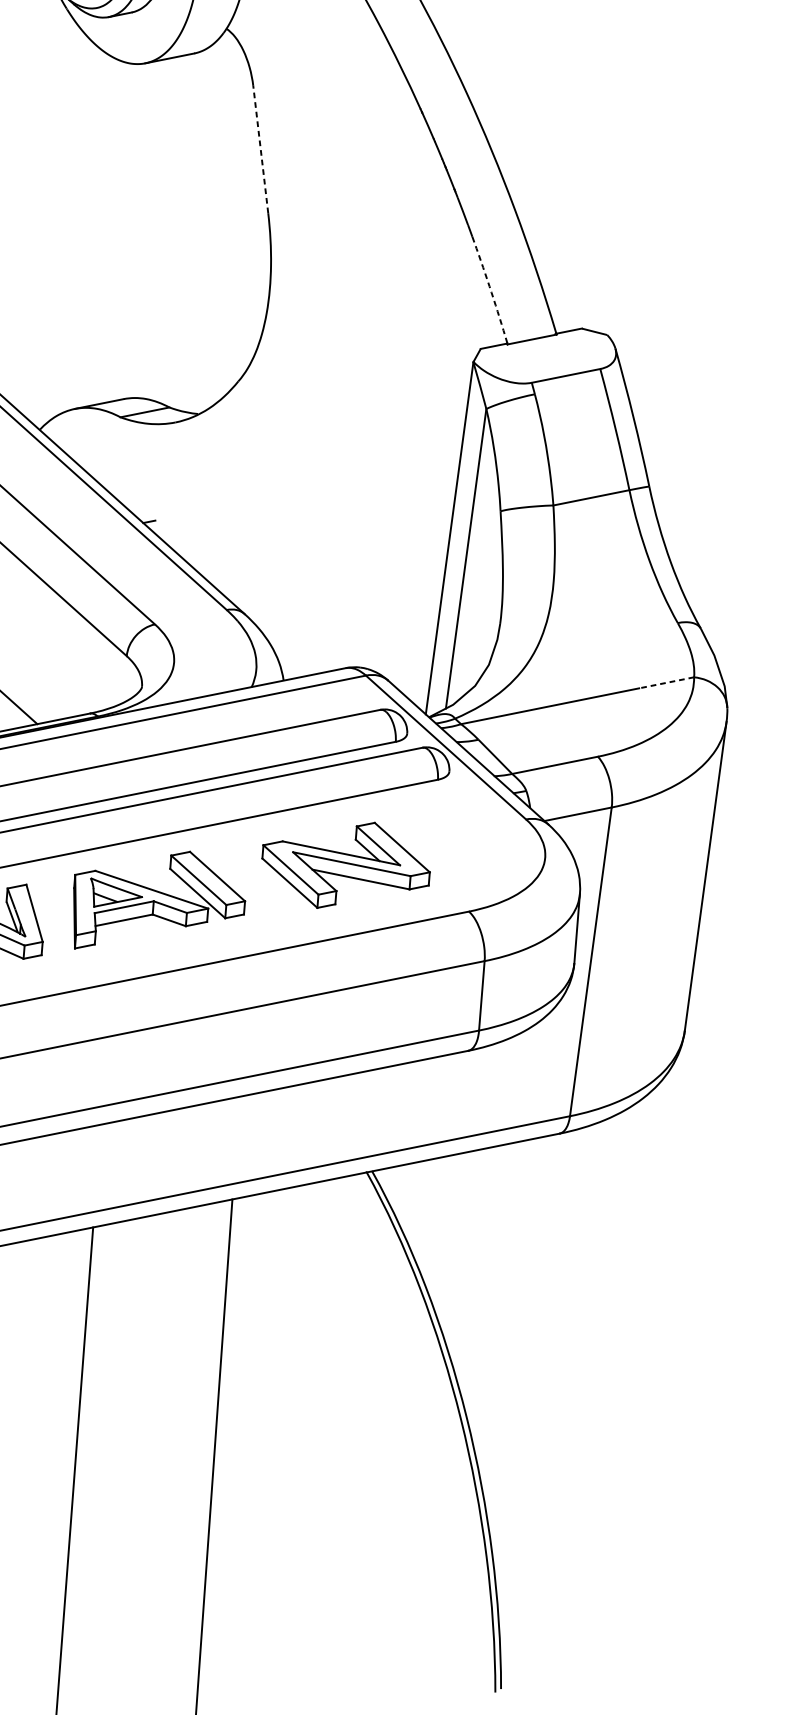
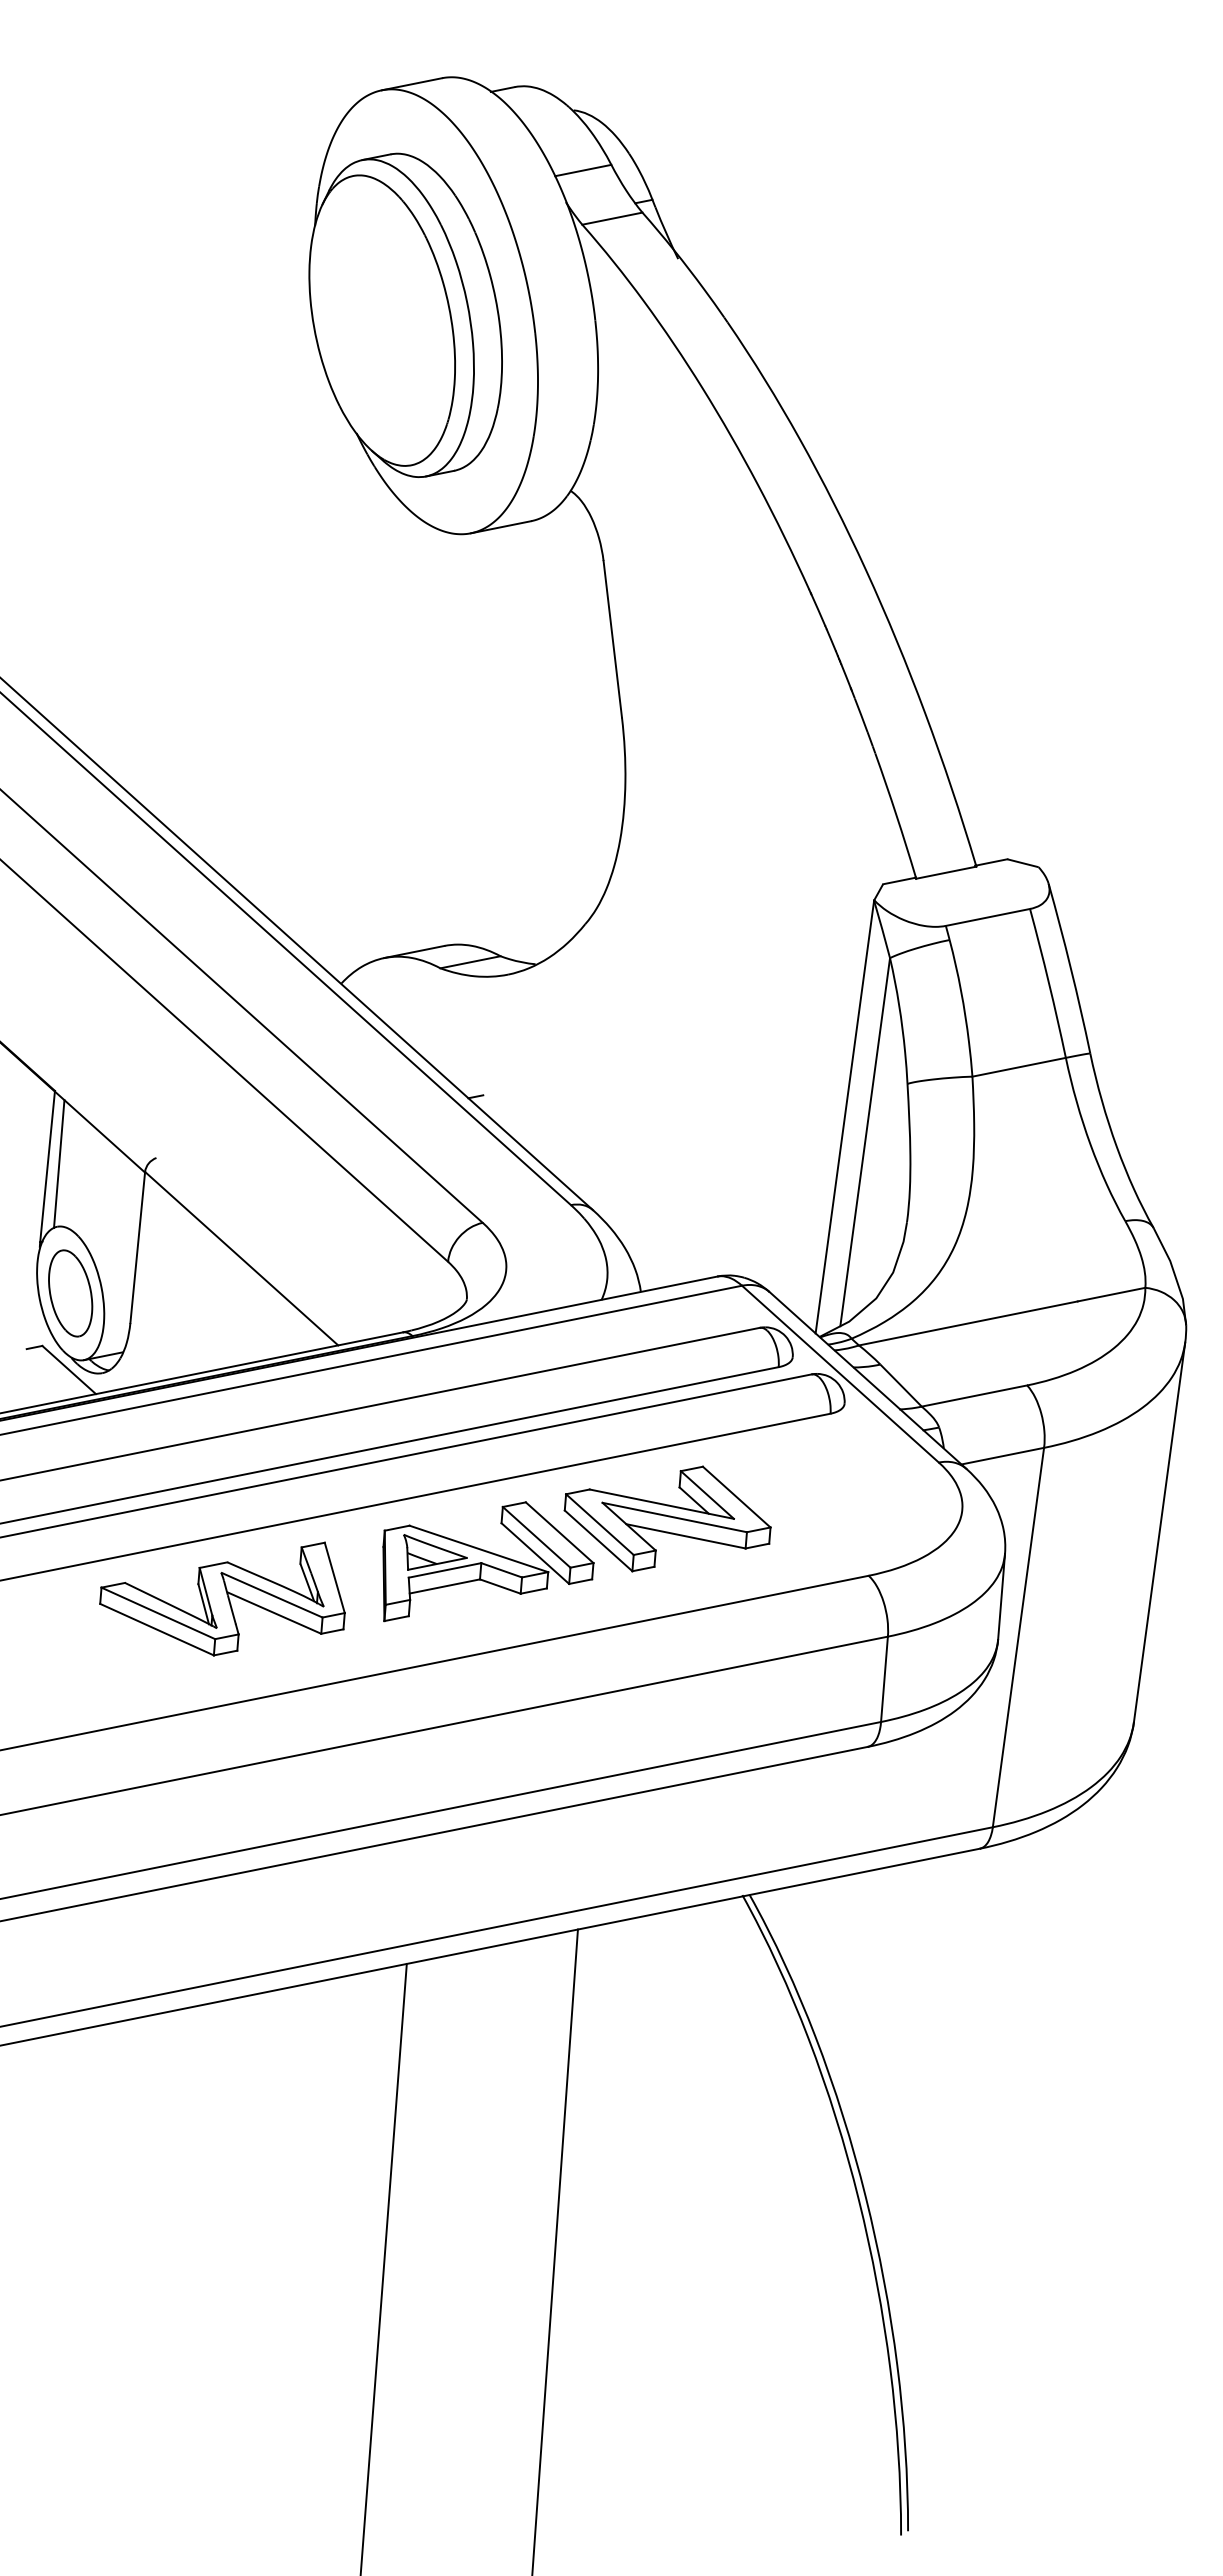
line: (260, 149) -> (612, 639), dashed -> solid
arc: (491, 292) -> (896, 815), dashed -> solid
line: (666, 682) -> (1111, 1294), dashed -> solid
part: (345, 864) -> (667, 1518), moved

